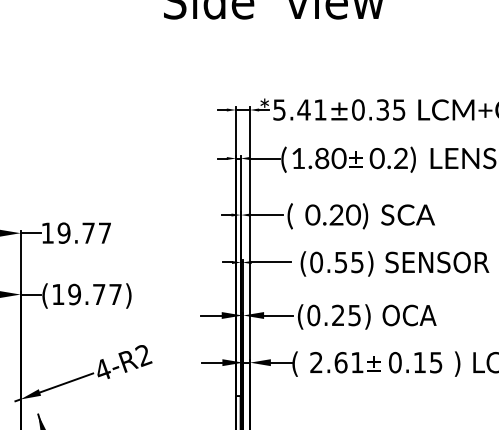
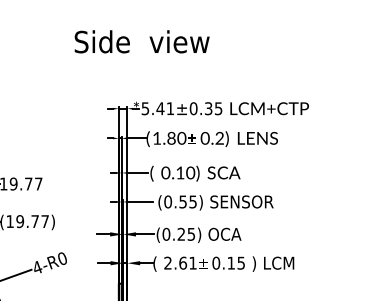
text: (336, 214) -> (180, 172), 0.20 -> 0.10
text: (143, 356) -> (62, 259), 4-R2 -> 4-R0

